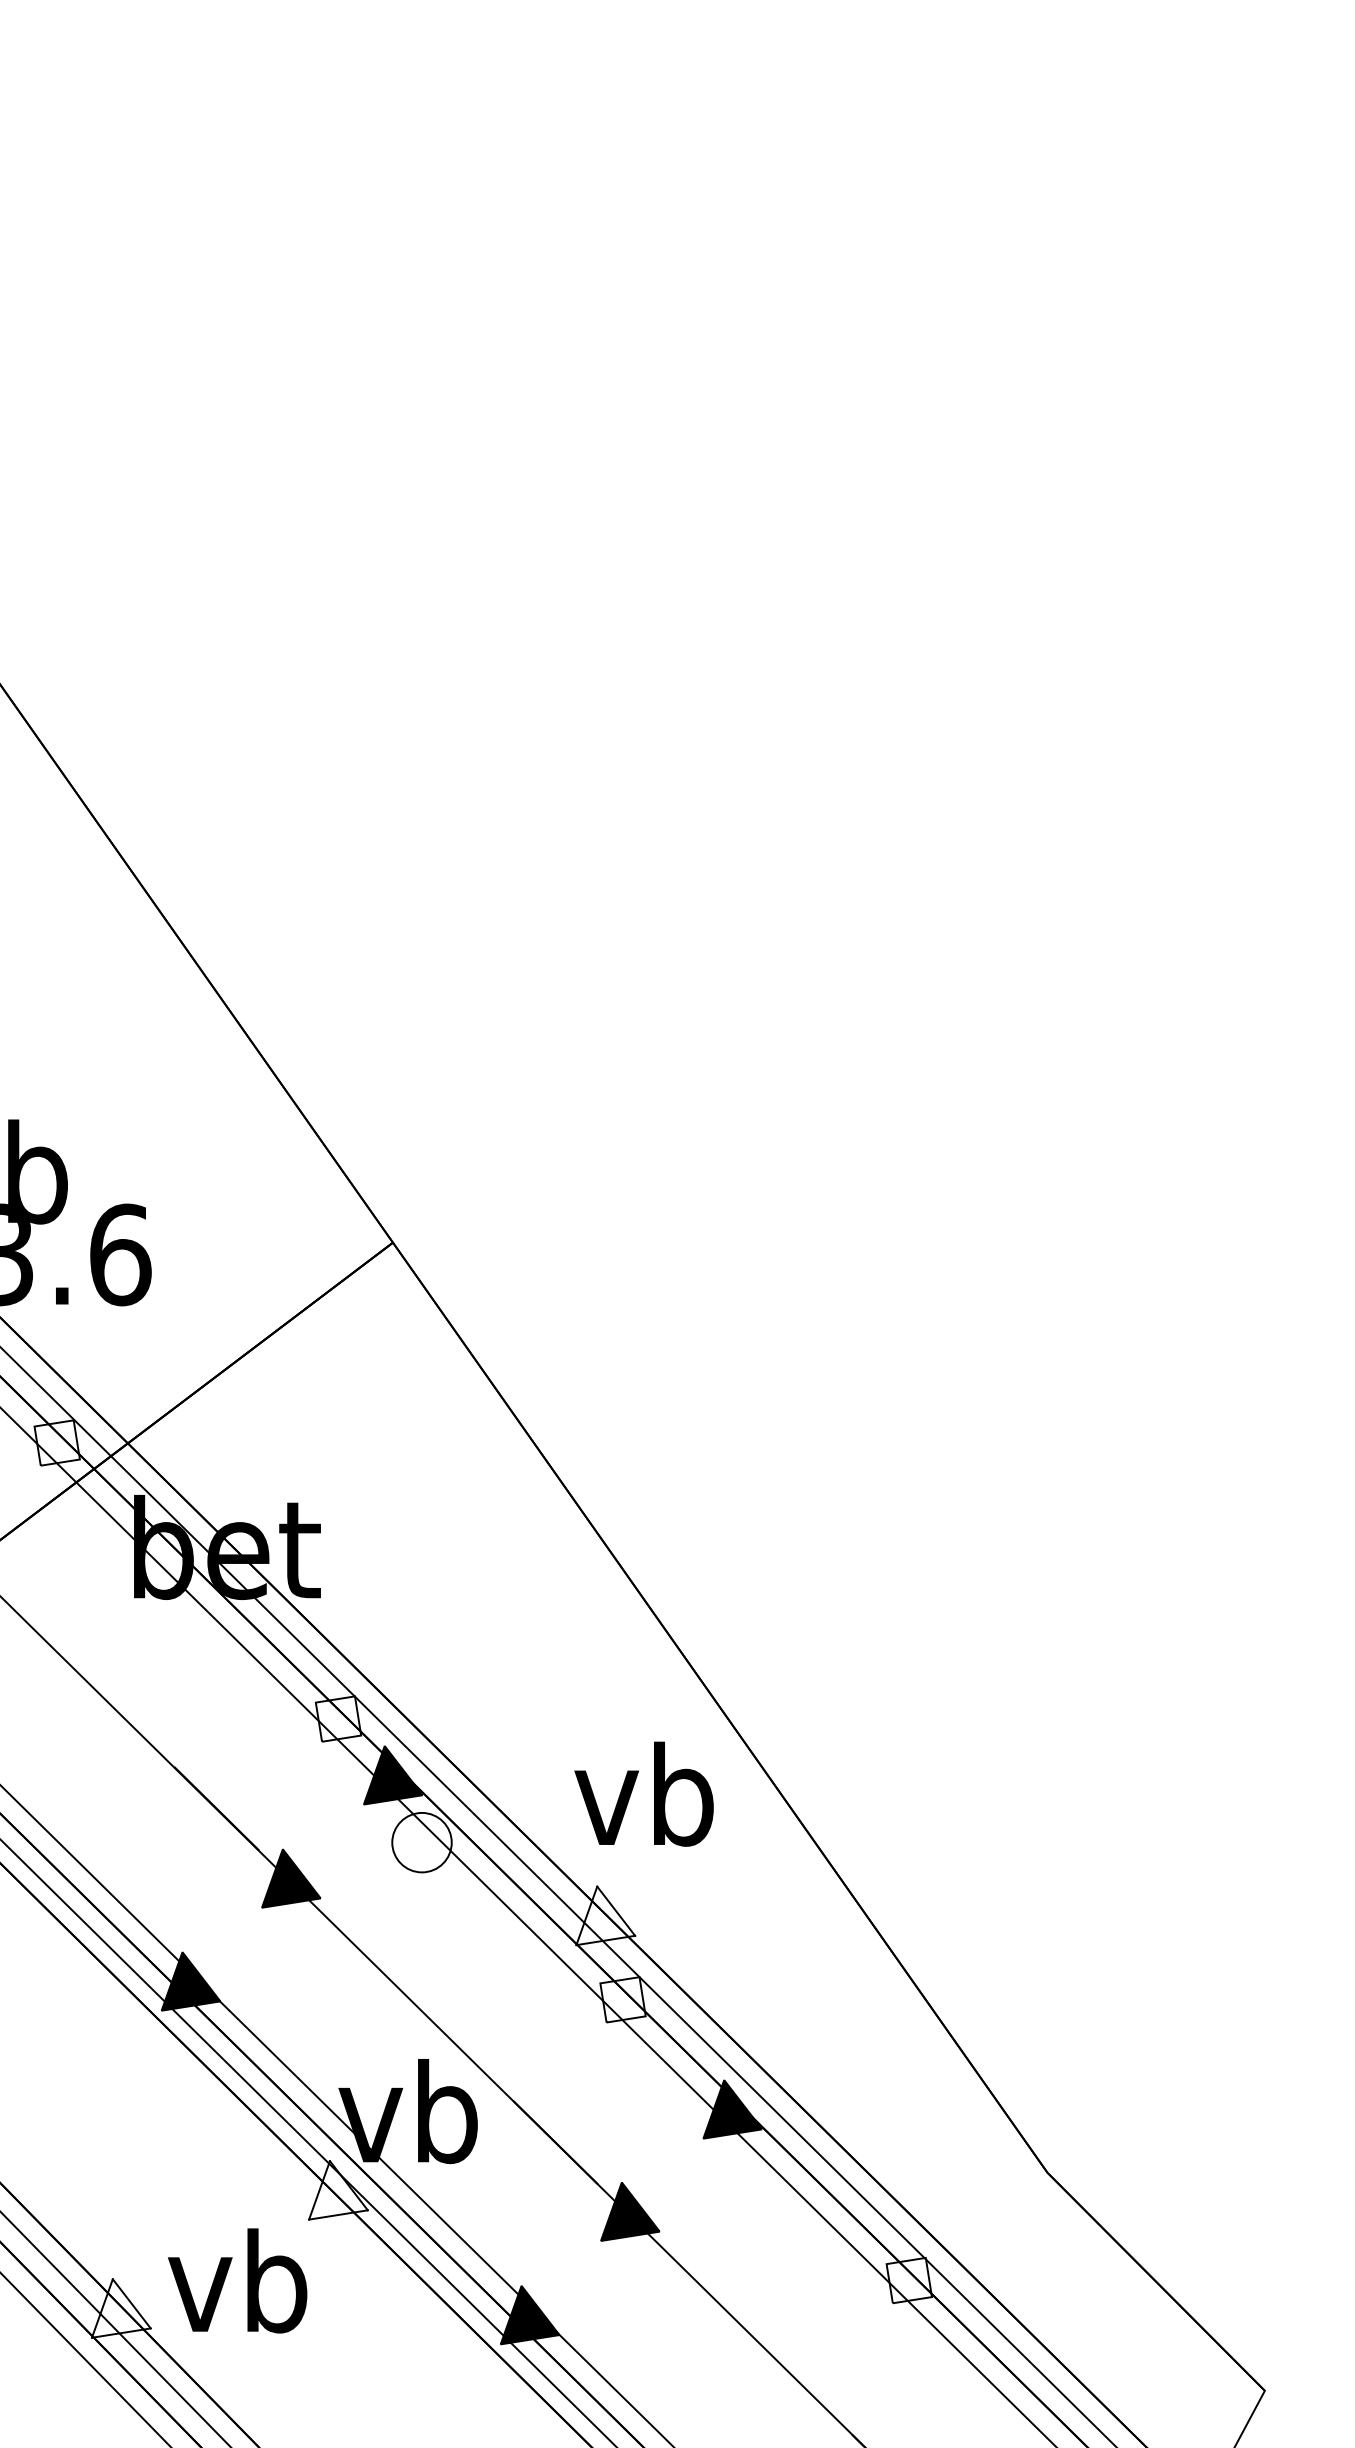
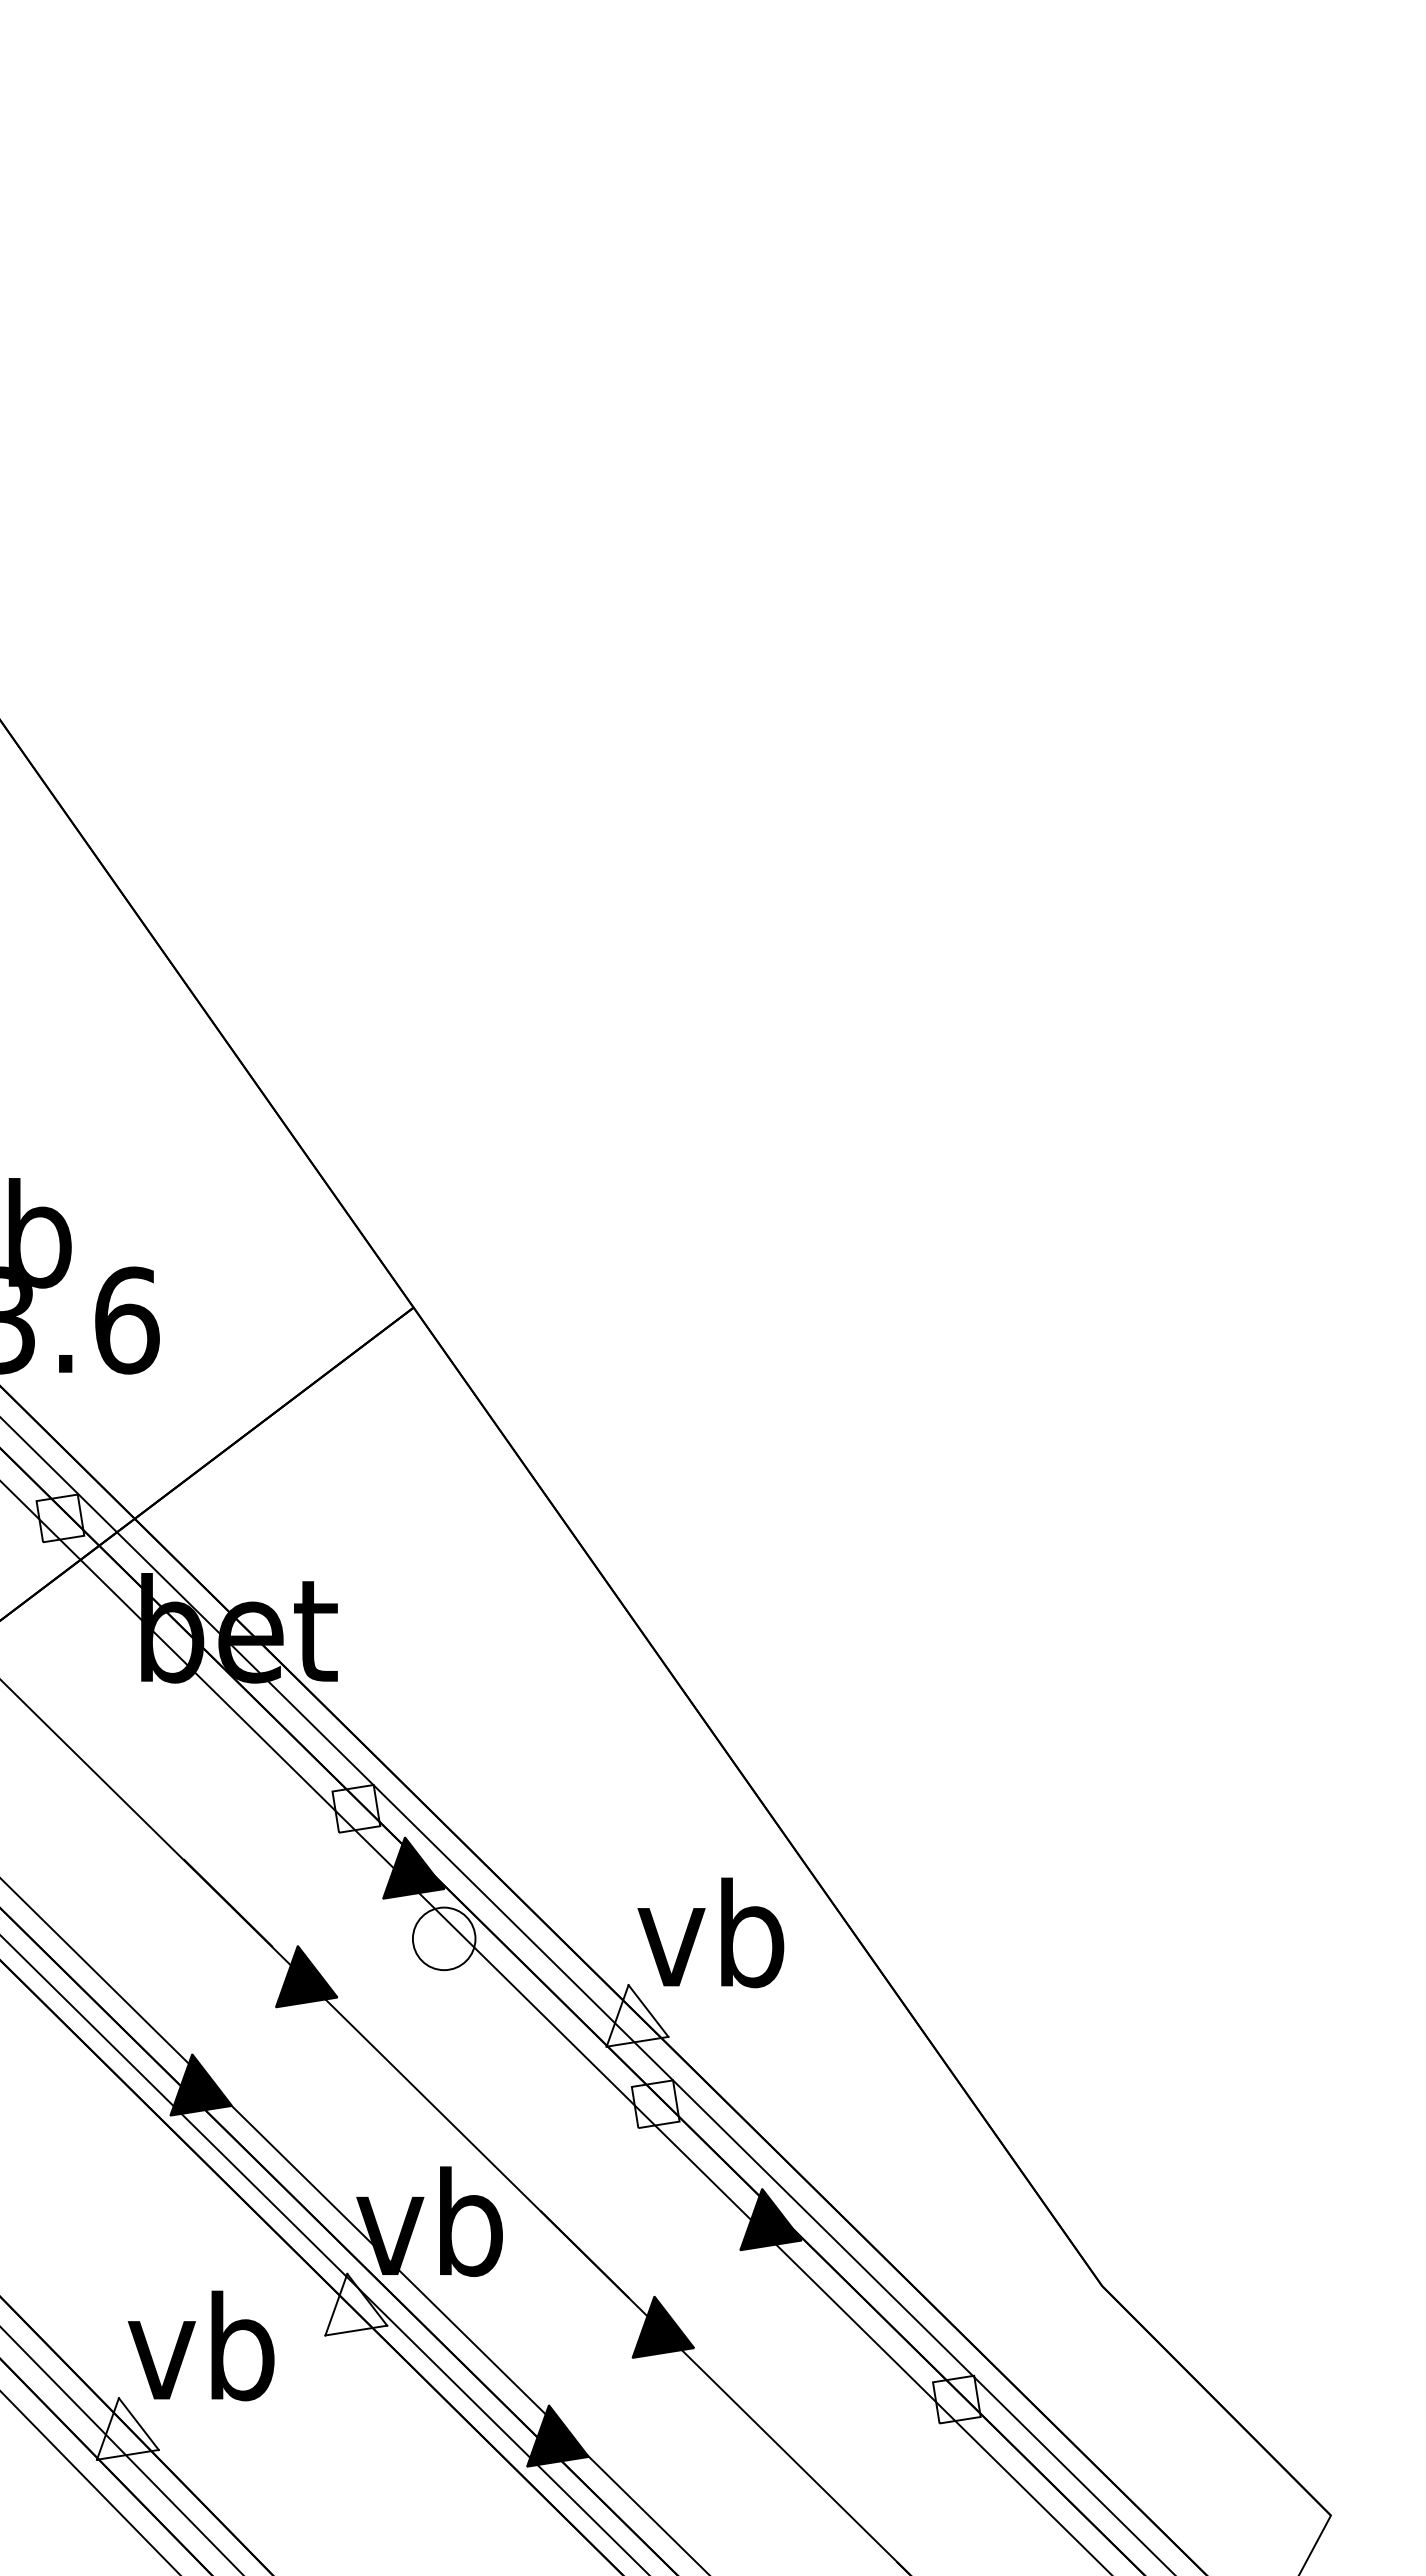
text: (643, 1793) -> (710, 1932), moved
text: (236, 2280) -> (200, 2345), moved

